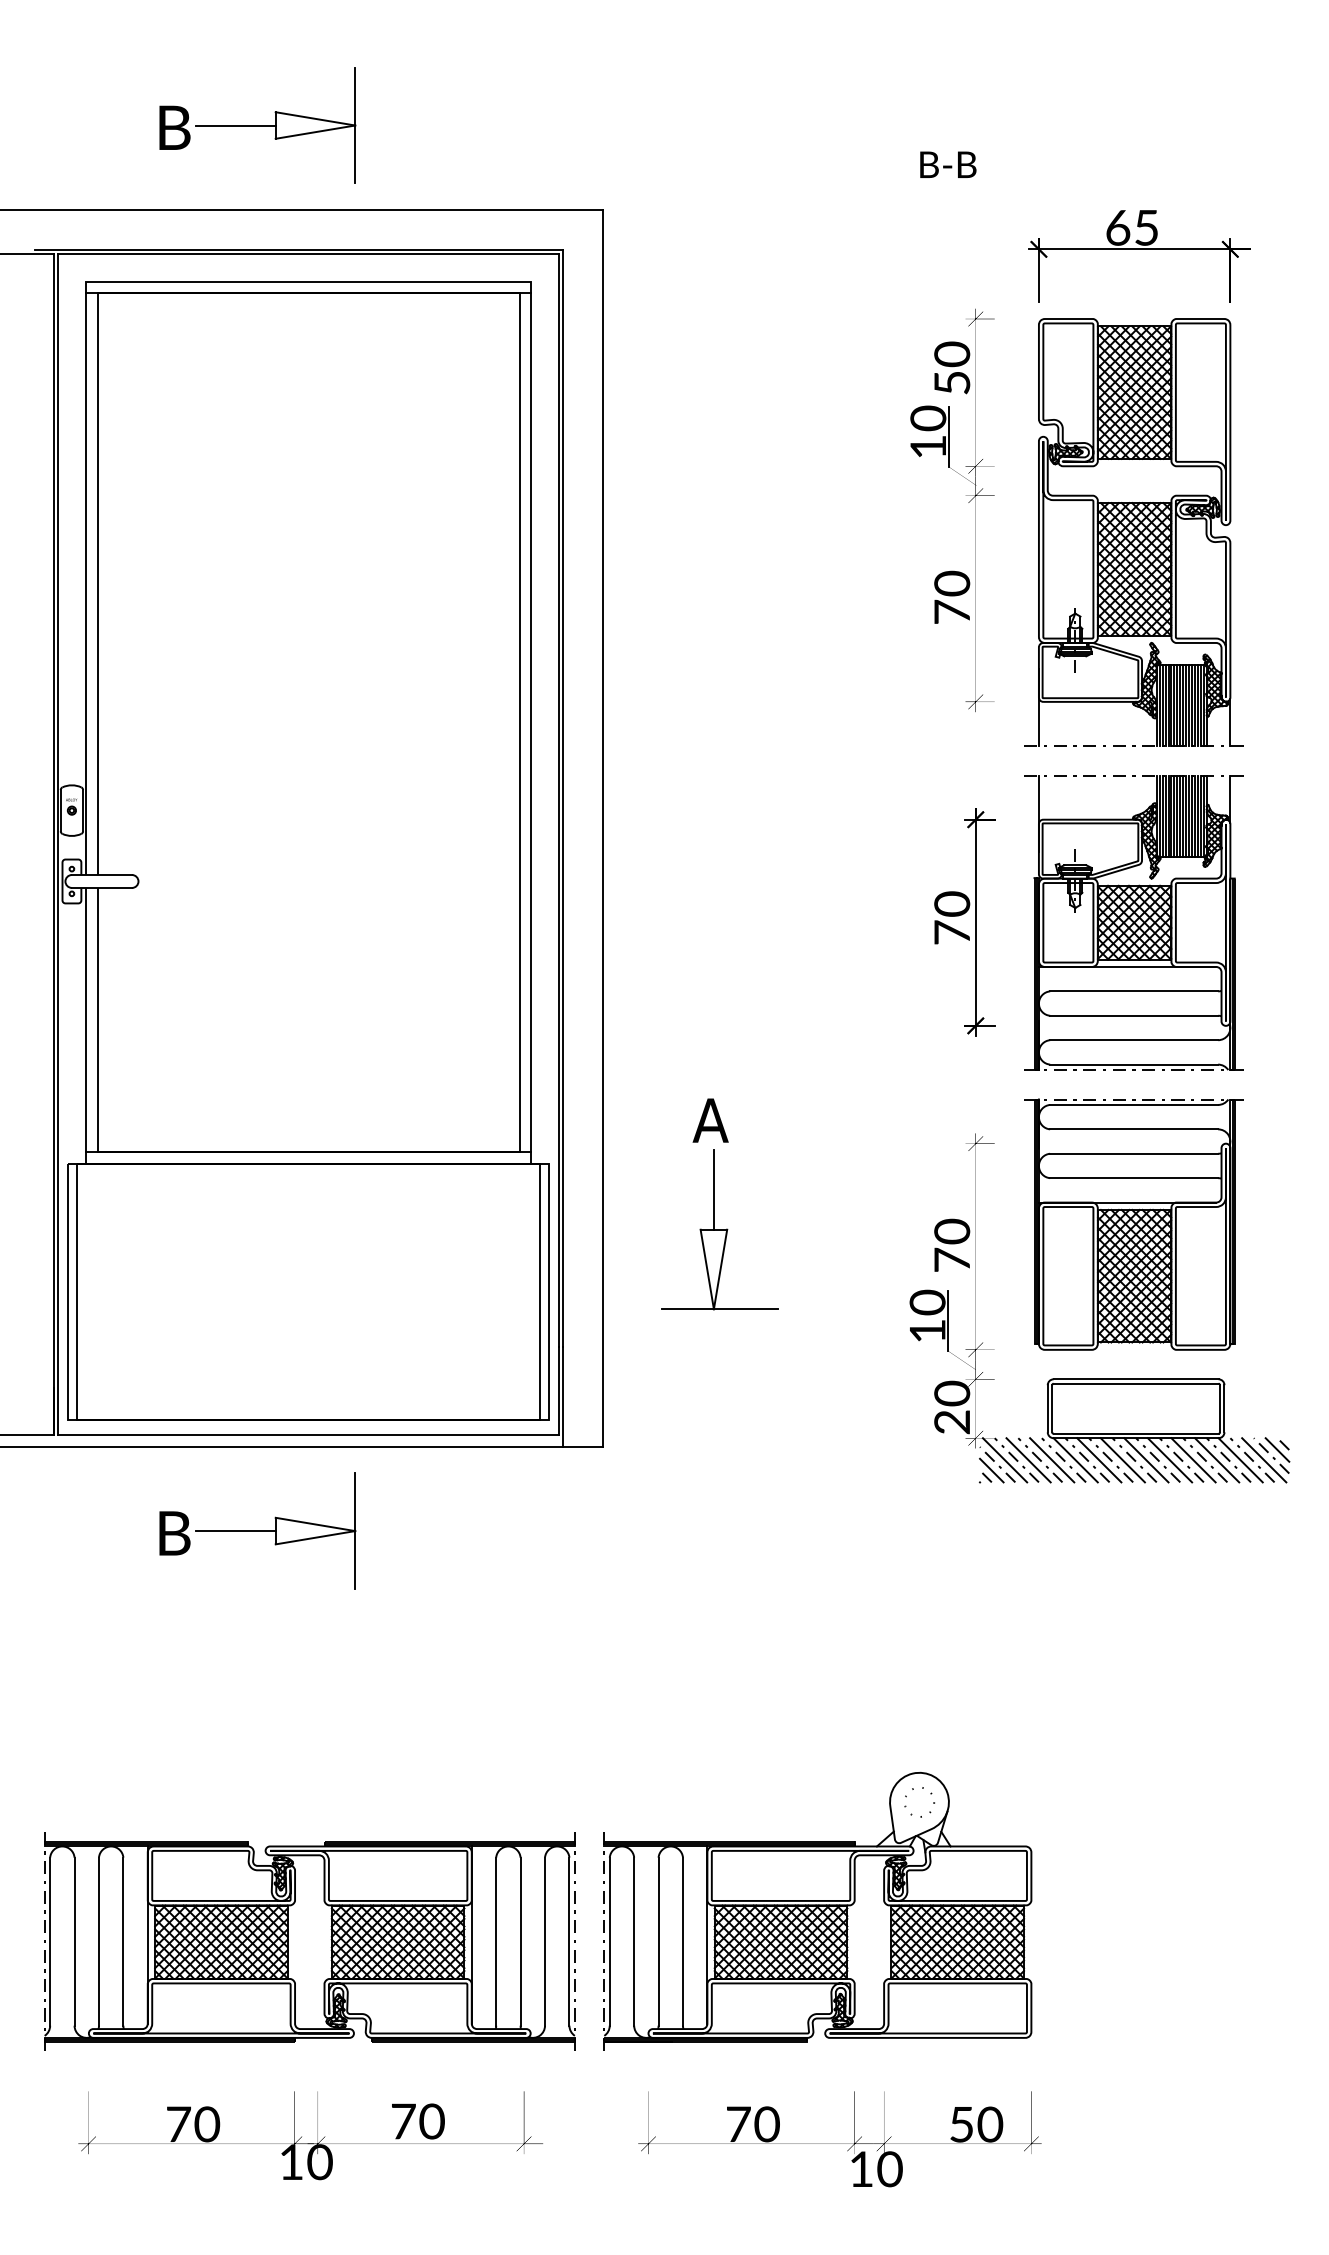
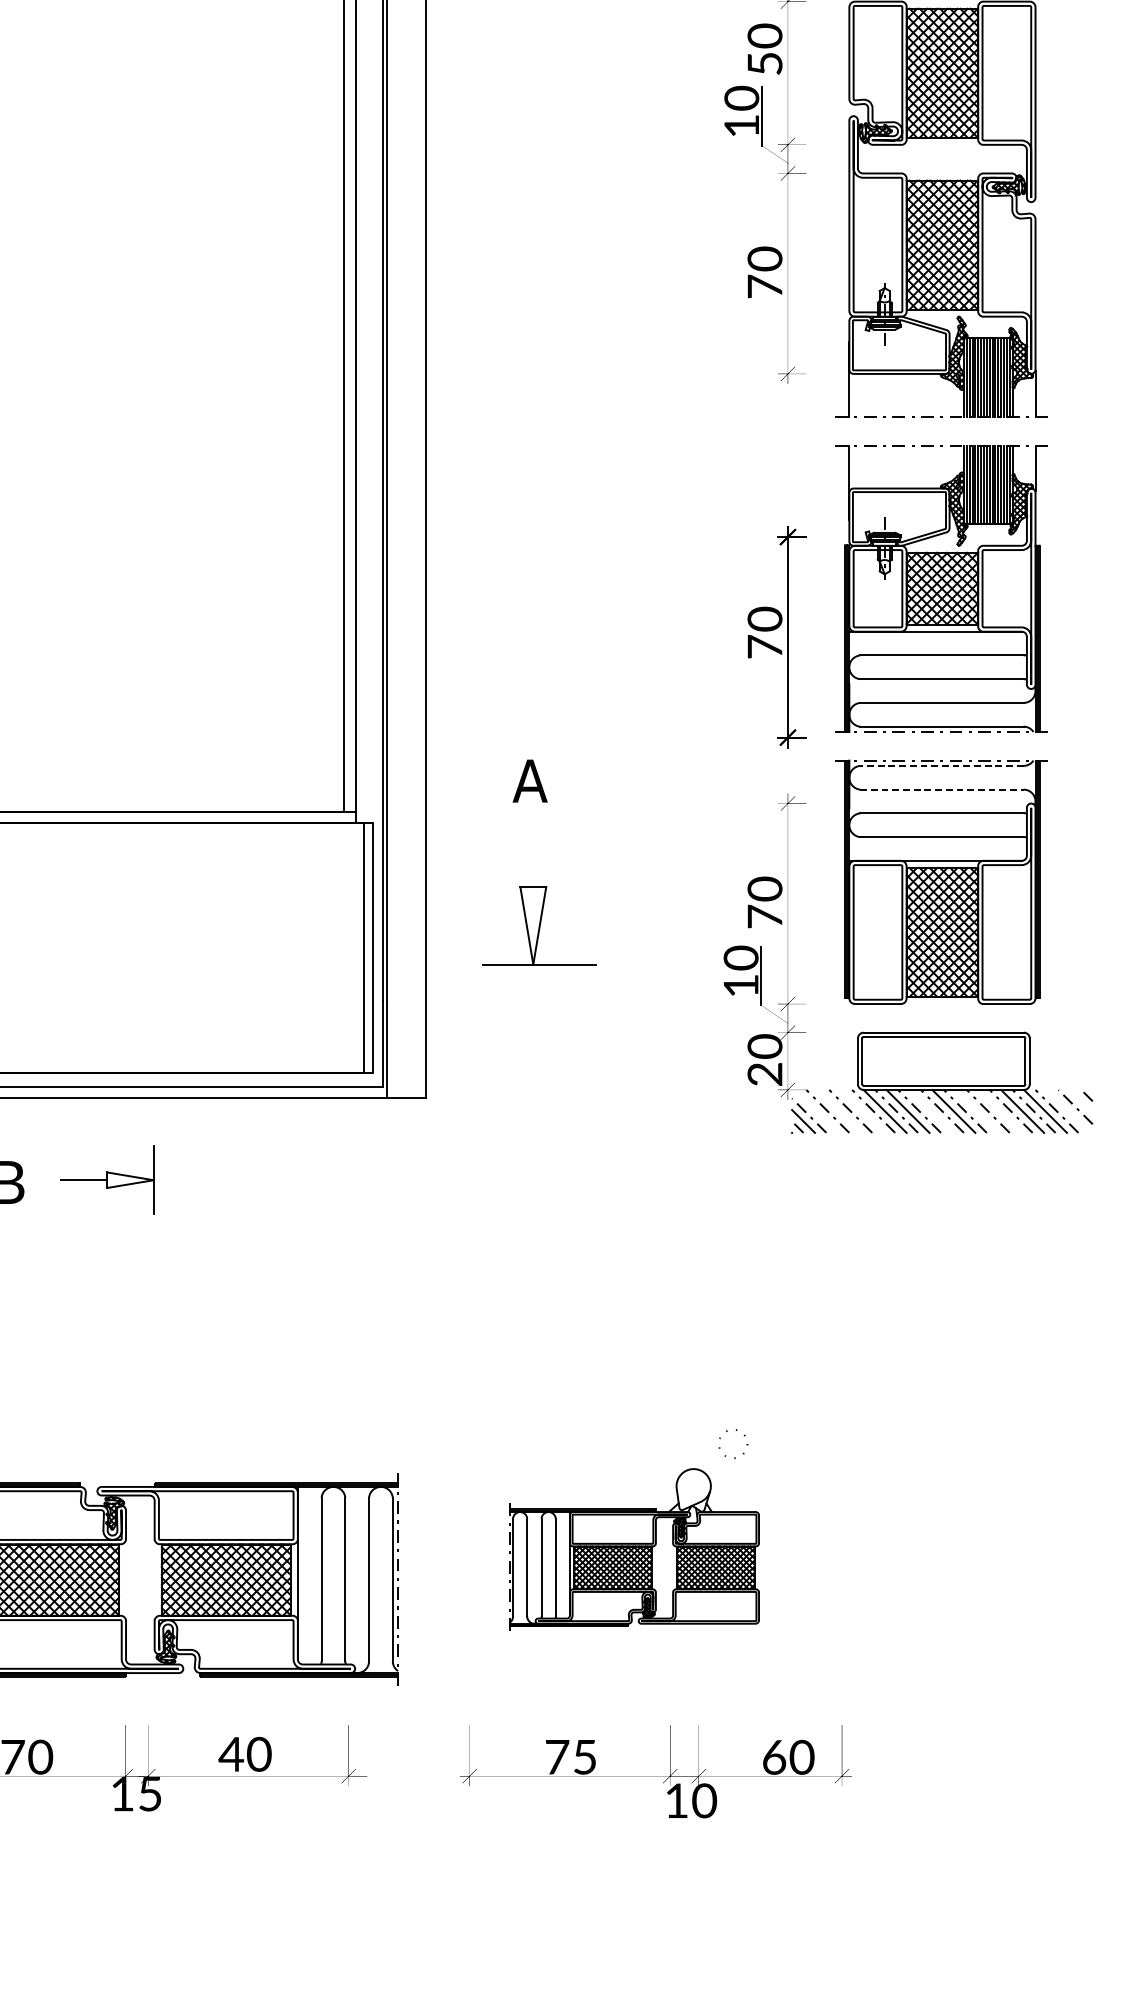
part: (961, 915) -> (774, 630), moved
line: (1133, 1104) -> (941, 765), solid -> dashed
line: (1134, 1129) -> (942, 789), solid -> dashed
line: (713, 1189) -> (532, 848), removed
line: (1277, 1449) -> (1081, 1100), removed
line: (1004, 1460) -> (815, 1111), removed
line: (1028, 1460) -> (839, 1111), removed
line: (1052, 1460) -> (862, 1111), removed
line: (1122, 1460) -> (930, 1111), removed
line: (1169, 1460) -> (976, 1111), removed
line: (1193, 1460) -> (999, 1111), removed
line: (1264, 1460) -> (1068, 1111), removed
part: (275, 1530) -> (107, 1179), size x0.6
part: (817, 1910) -> (634, 1549), size x0.6
text: (403, 2121) -> (231, 1754), 70 -> 40
text: (766, 2124) -> (584, 1757), 70 -> 75
text: (961, 2124) -> (774, 1757), 50 -> 60
text: (319, 2162) -> (149, 1794), 10 -> 15

